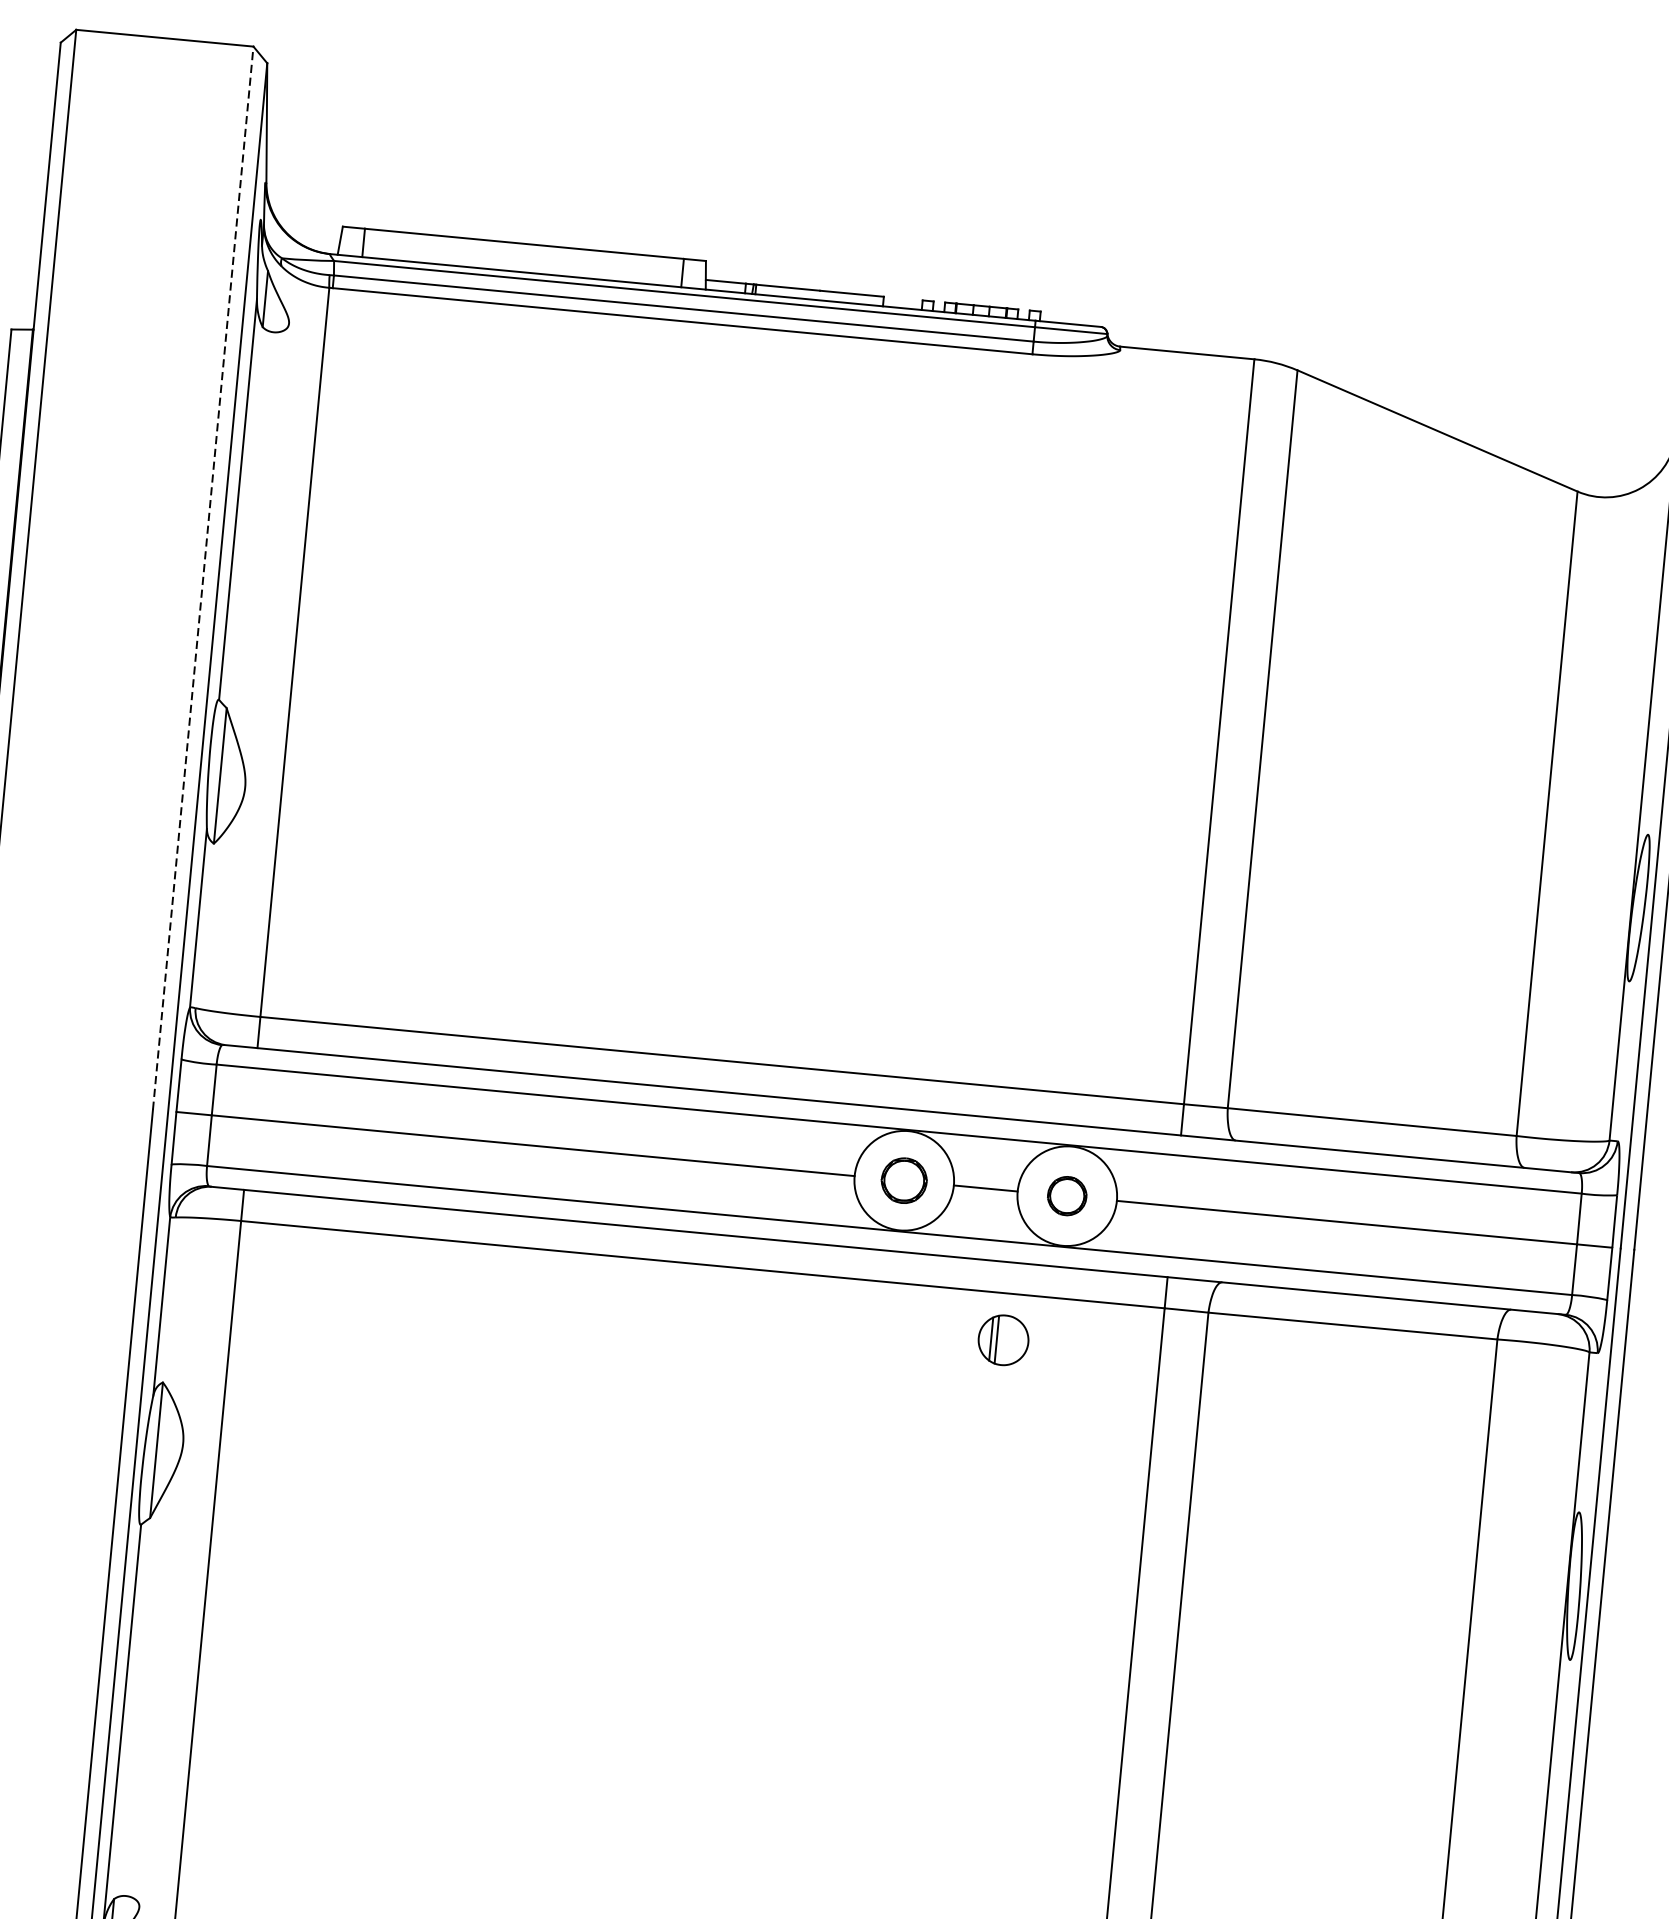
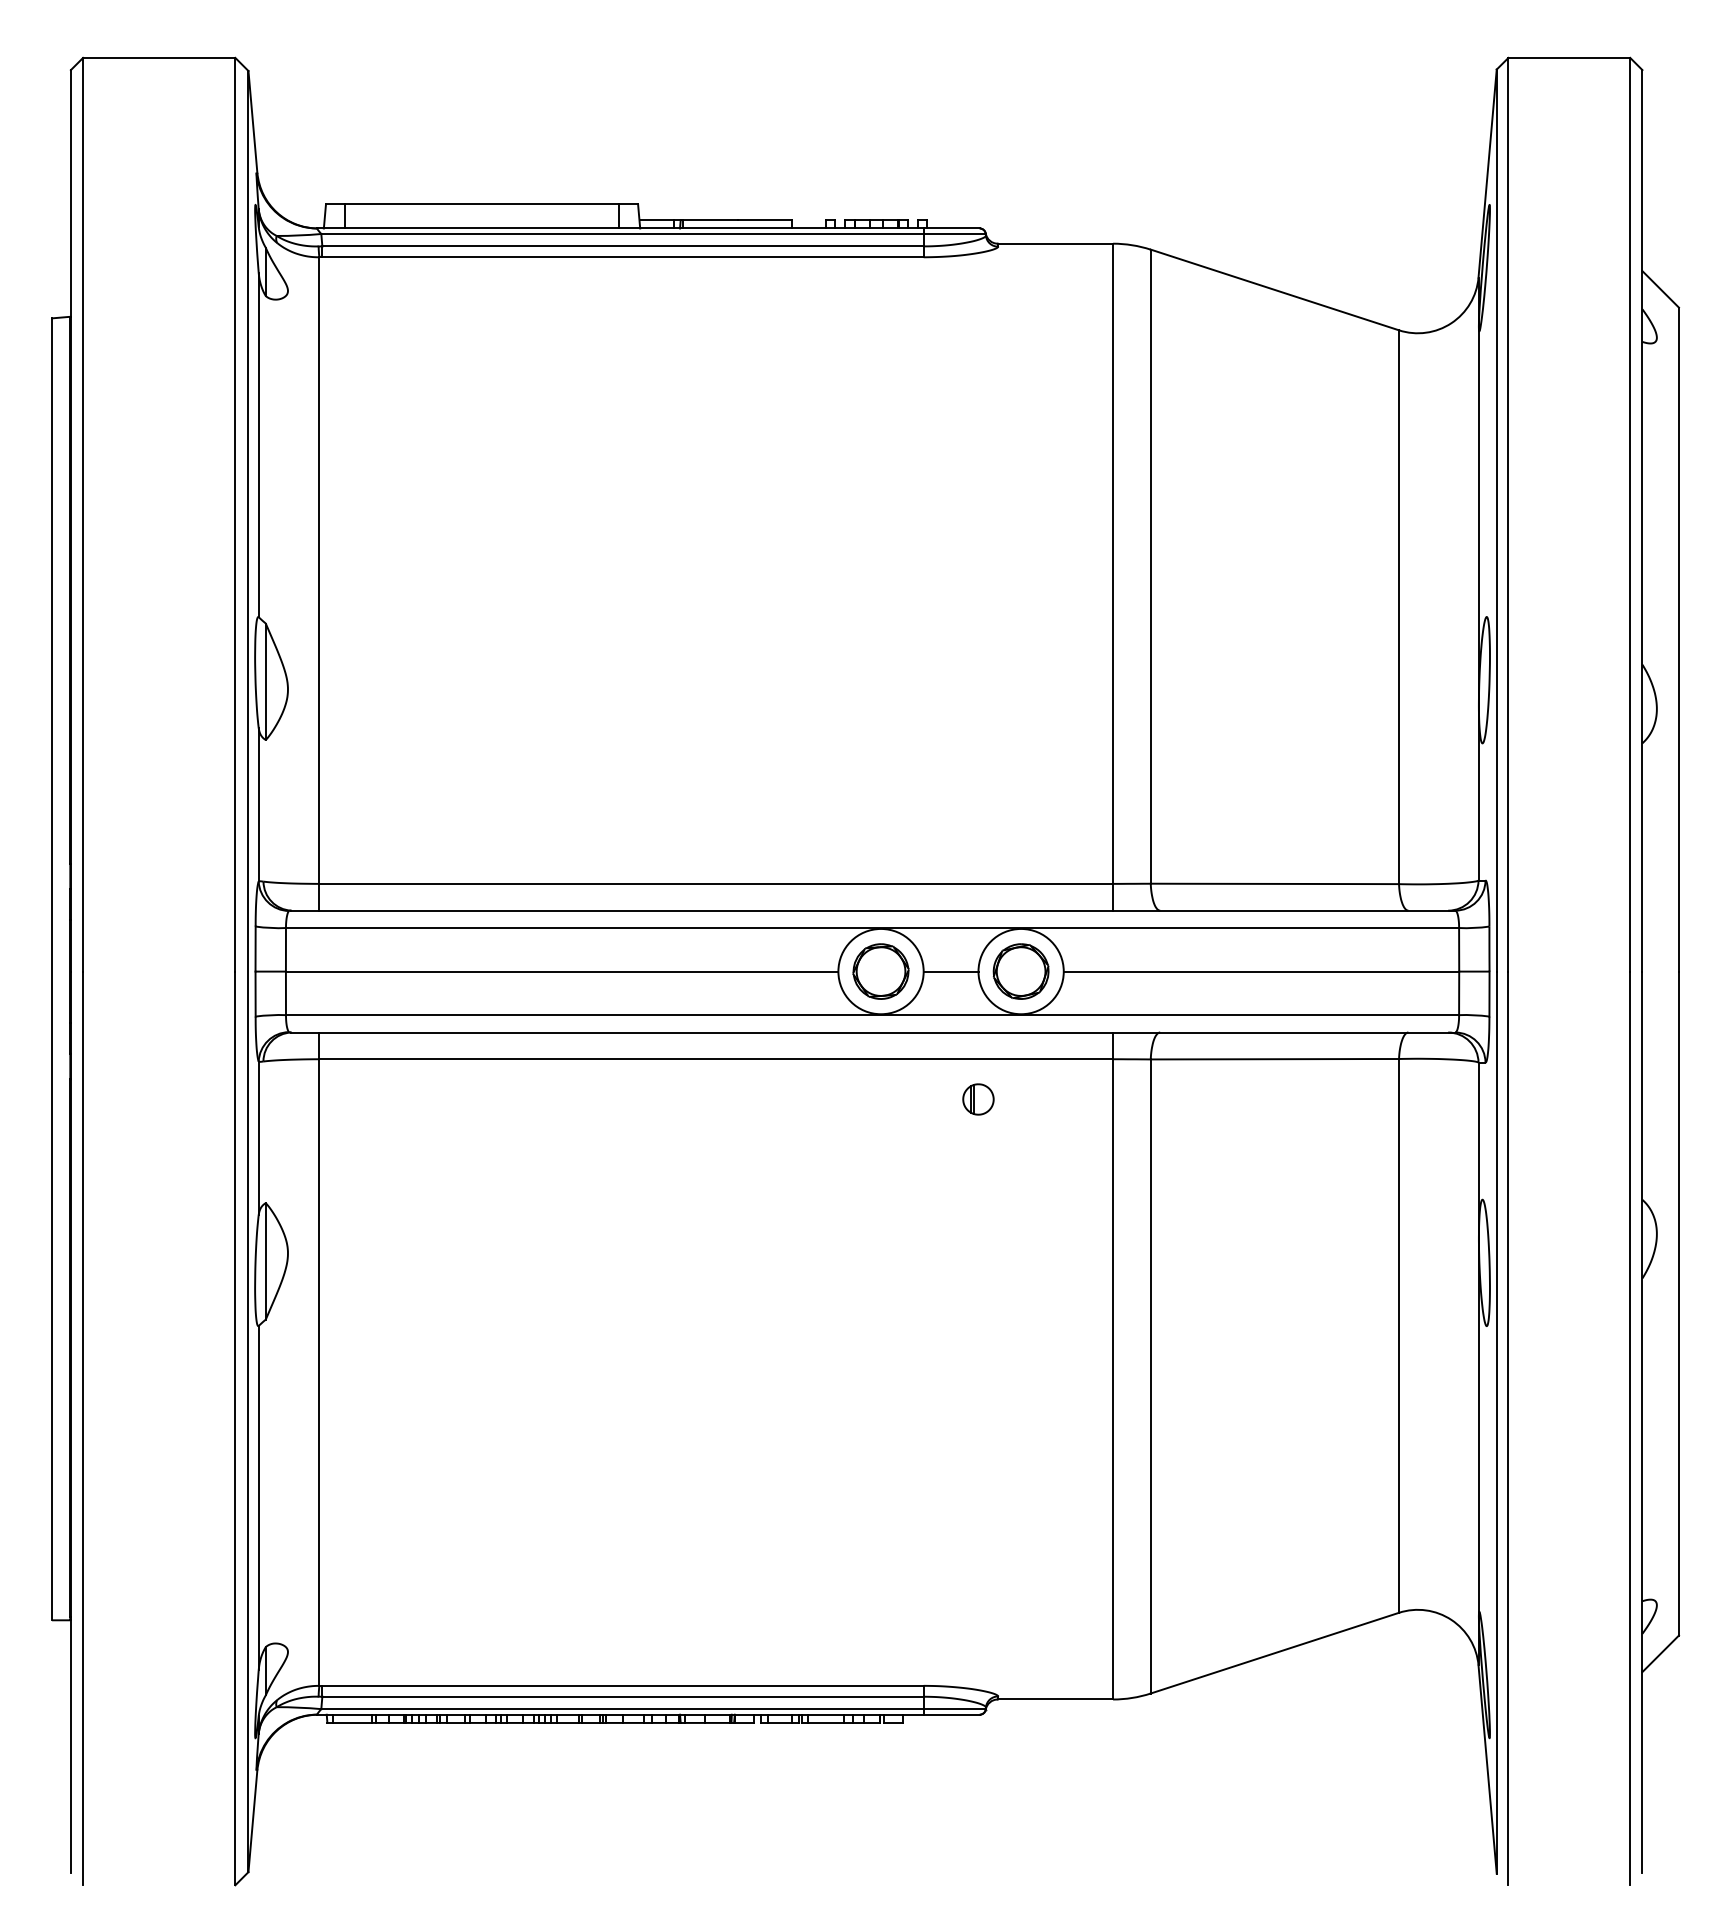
line: (203, 577) -> (235, 514), dashed -> solid
part: (903, 1180) -> (880, 971), size x1.43
part: (1066, 1196) -> (1020, 971), size x1.67
part: (1003, 1340) -> (978, 1099), size x0.71

